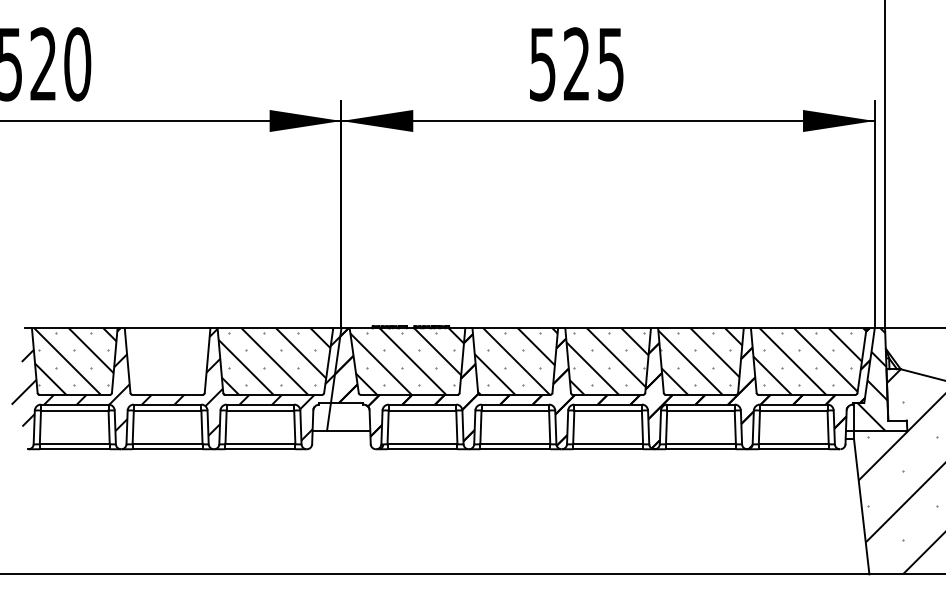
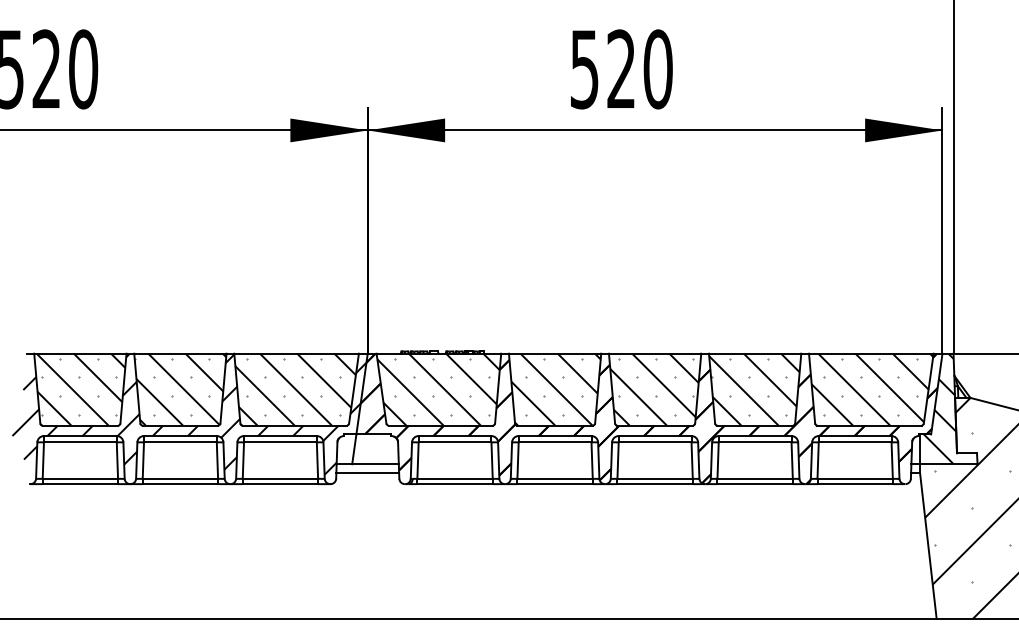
text: (610, 64) -> (657, 69), 525 -> 520
hatch: (167, 361) -> (180, 389), added
line: (341, 439) -> (367, 473), added

